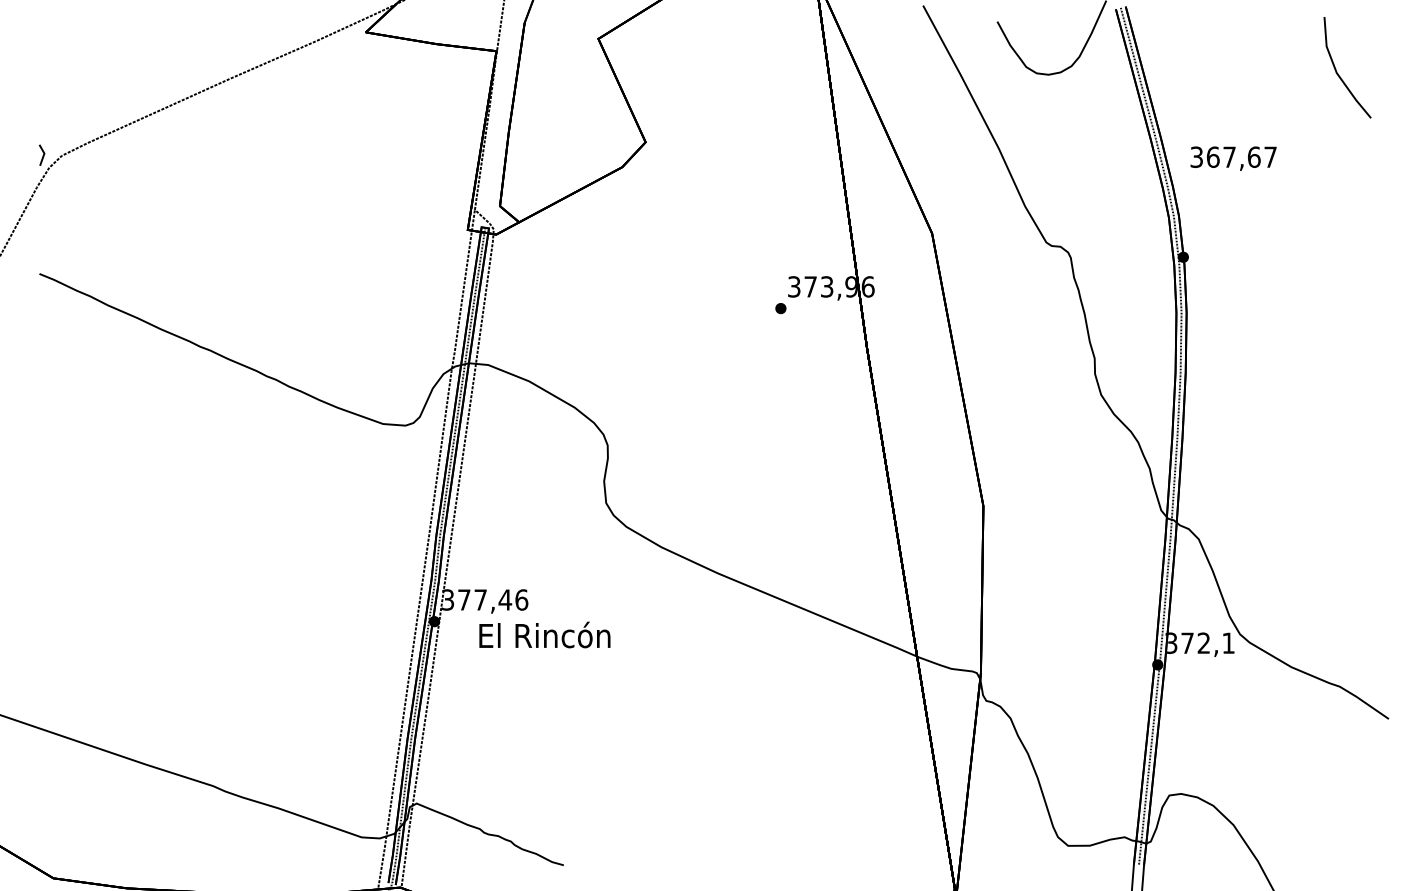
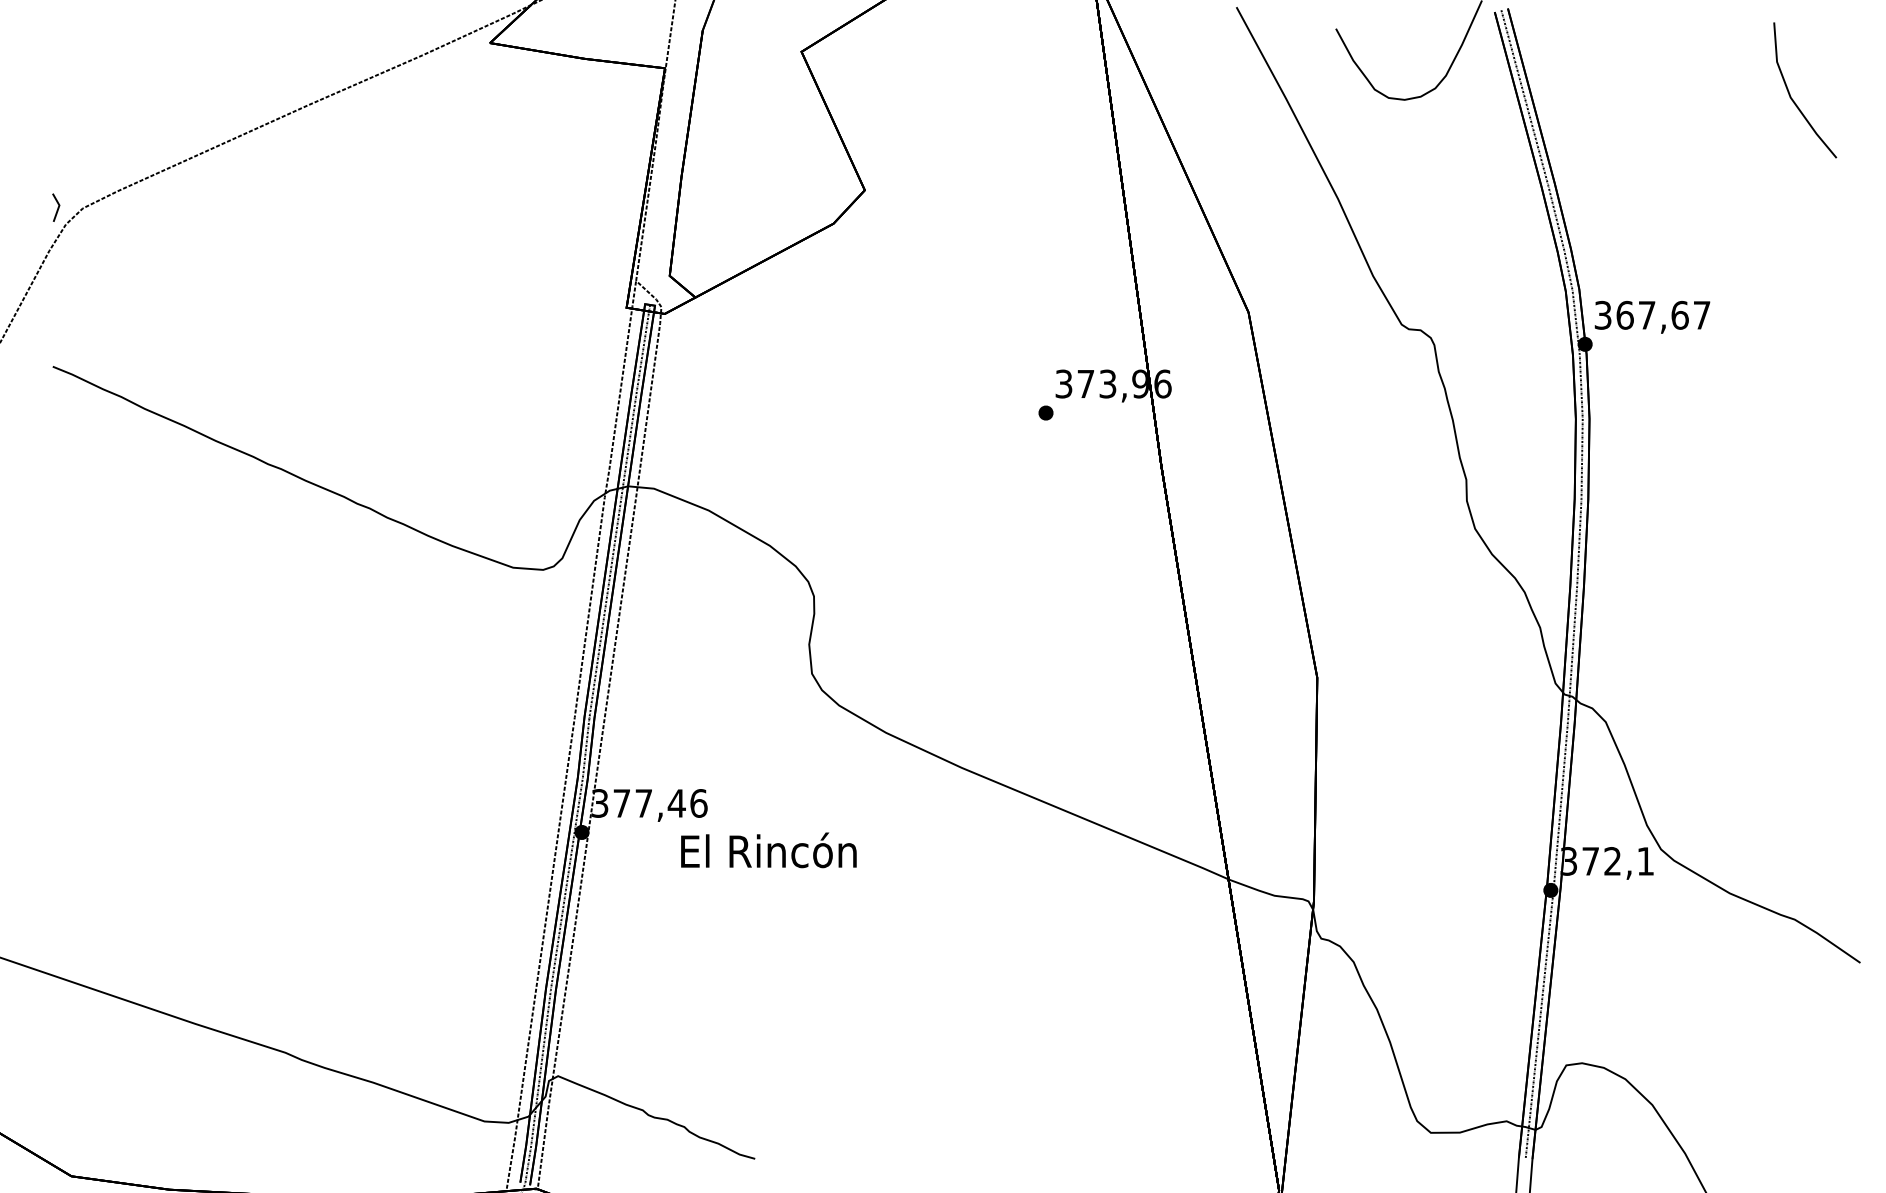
text: (1233, 158) -> (1652, 317), moved
text: (544, 635) -> (768, 850), moved

